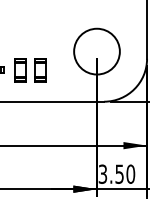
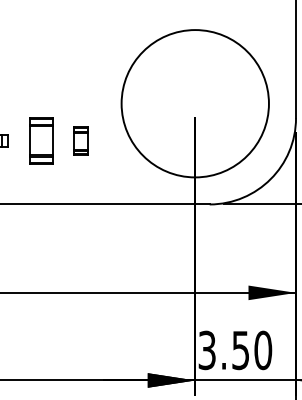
circle: (96, 51) -> (194, 103), size x1.6
part: (40, 70) -> (81, 141), size x0.6

